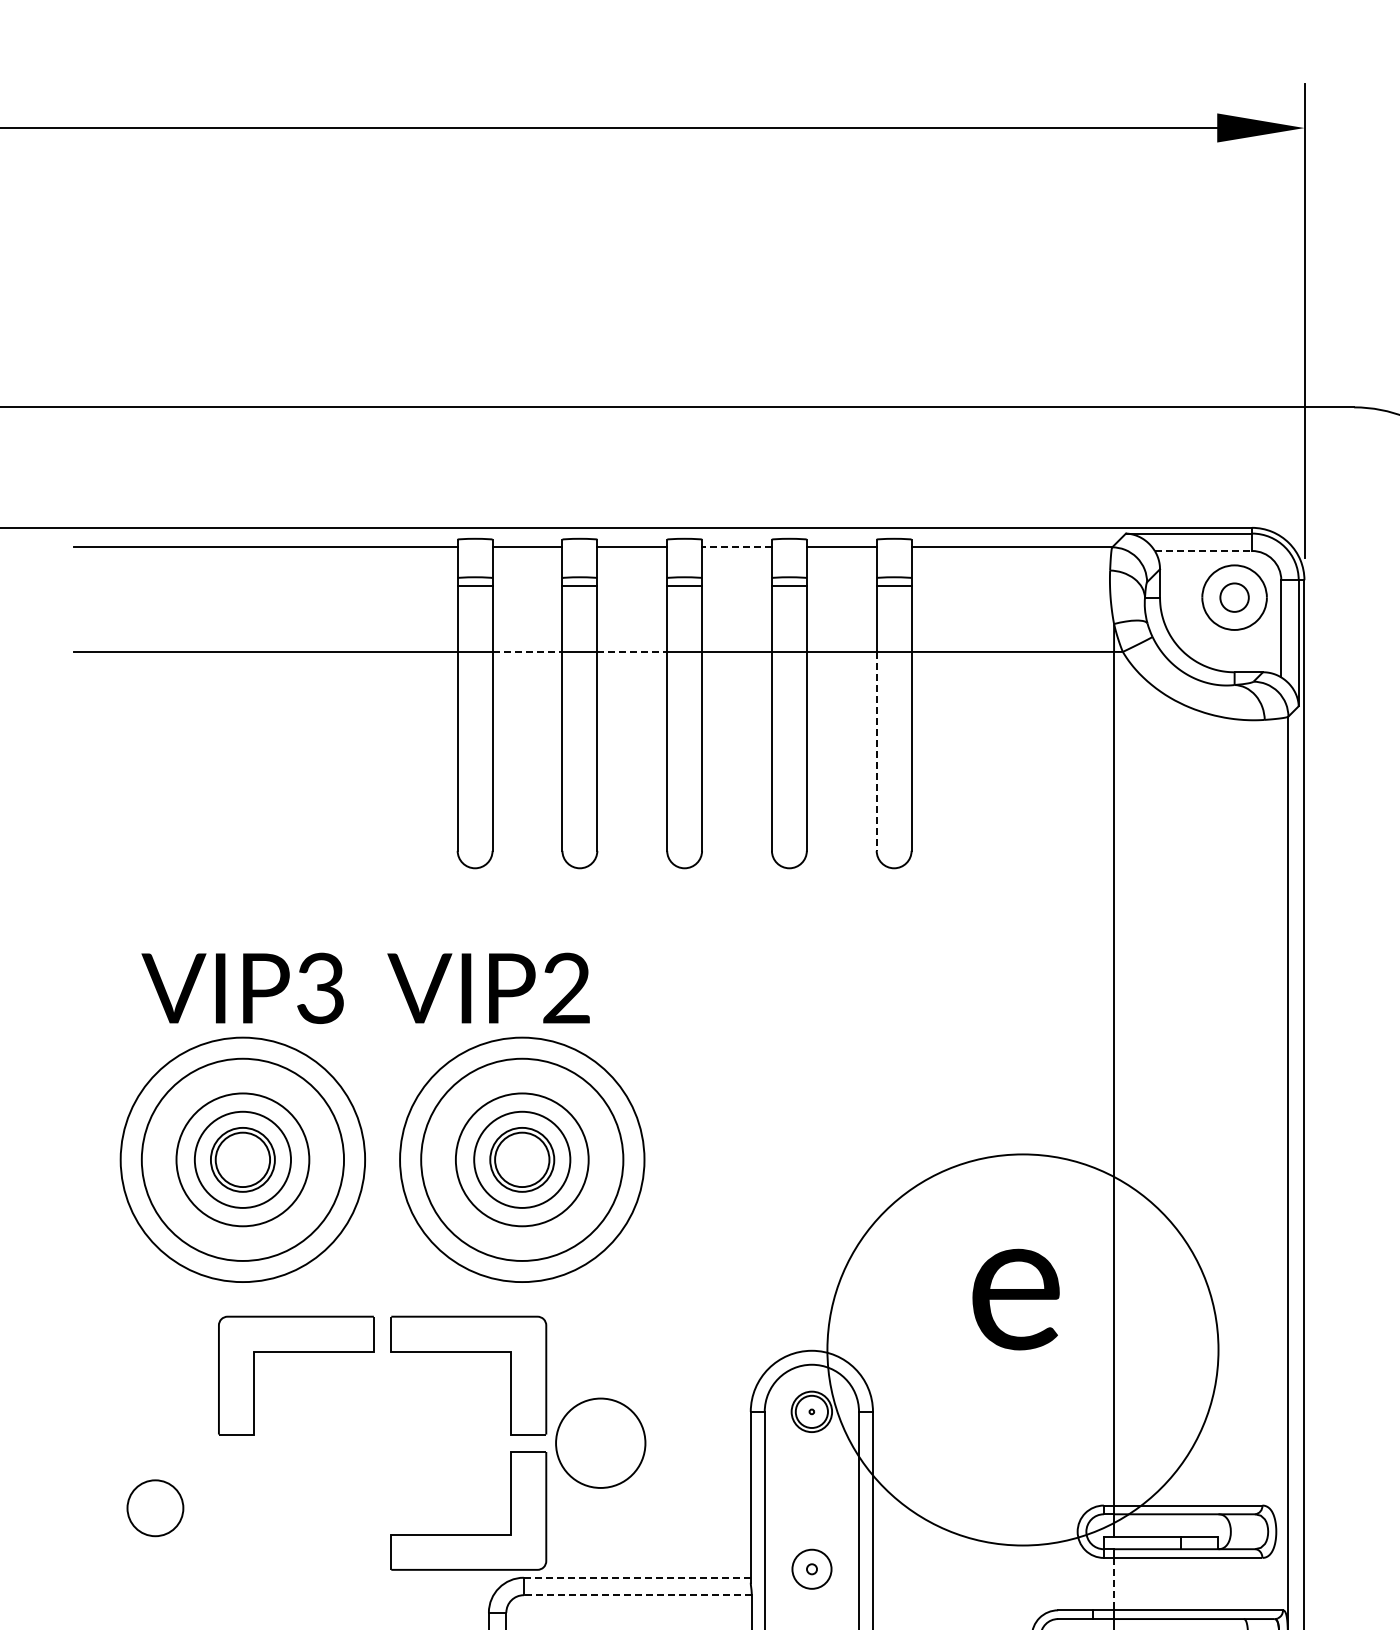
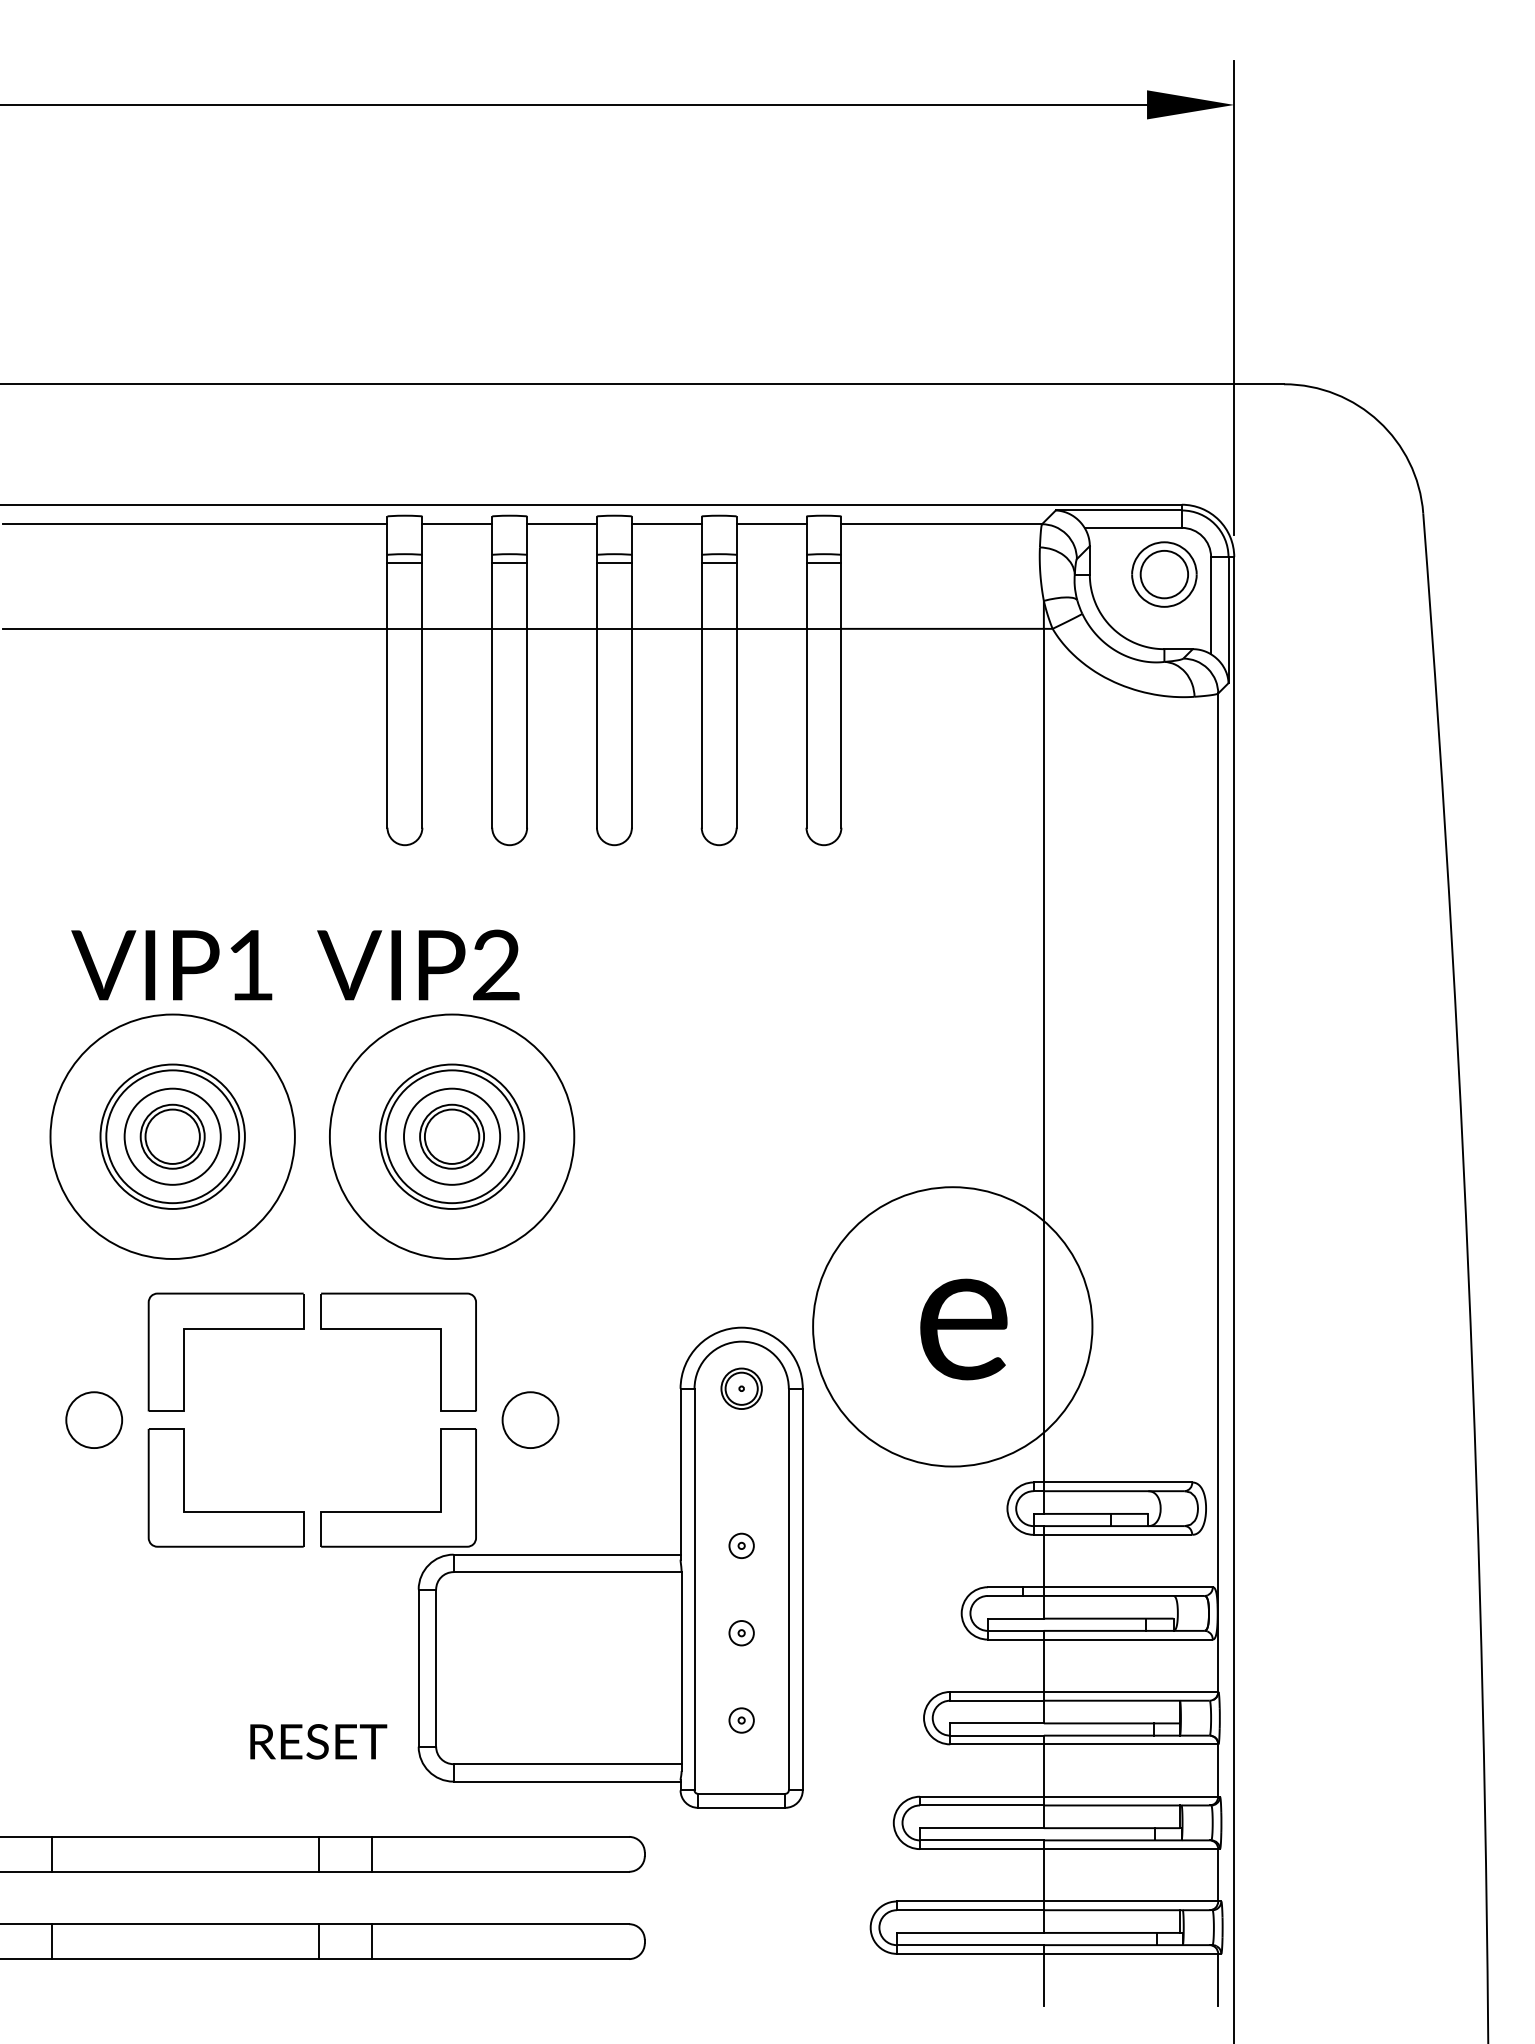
line: (736, 547) -> (666, 524), dashed -> solid
line: (1203, 550) -> (1133, 527), dashed -> solid
circle: (1234, 597) -> (1164, 574), size x1.67
line: (527, 651) -> (457, 628), dashed -> solid
line: (632, 651) -> (562, 628), dashed -> solid
line: (876, 751) -> (806, 728), dashed -> solid
text: (320, 987) -> (250, 964), VIP3 -> VIP1
circle: (242, 1159) -> (172, 1136), size x0.71
circle: (521, 1159) -> (451, 1136), size x0.71
text: (1015, 1299) -> (963, 1329), moved
circle: (1022, 1349) -> (952, 1326), size x0.71
circle: (600, 1443) -> (530, 1420), size x0.62
circle: (155, 1507) -> (94, 1419), moved
part: (295, 1534) -> (225, 1511), added
part: (811, 1568) -> (741, 1545), size x0.62
line: (637, 1577) -> (567, 1554), dashed -> solid
line: (1113, 1584) -> (1043, 1561), dashed -> solid
line: (637, 1595) -> (567, 1572), dashed -> solid

